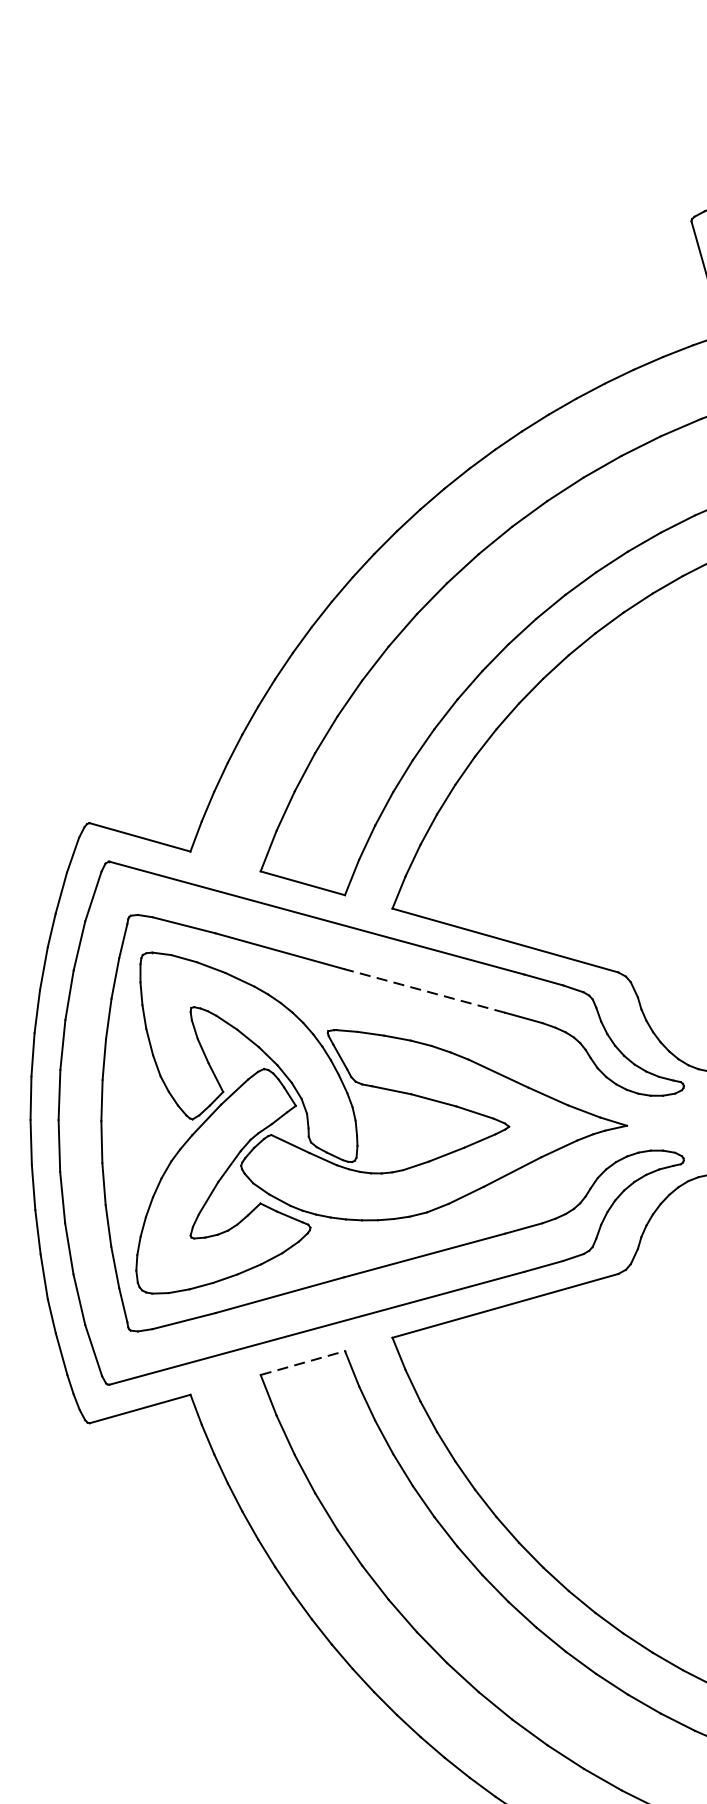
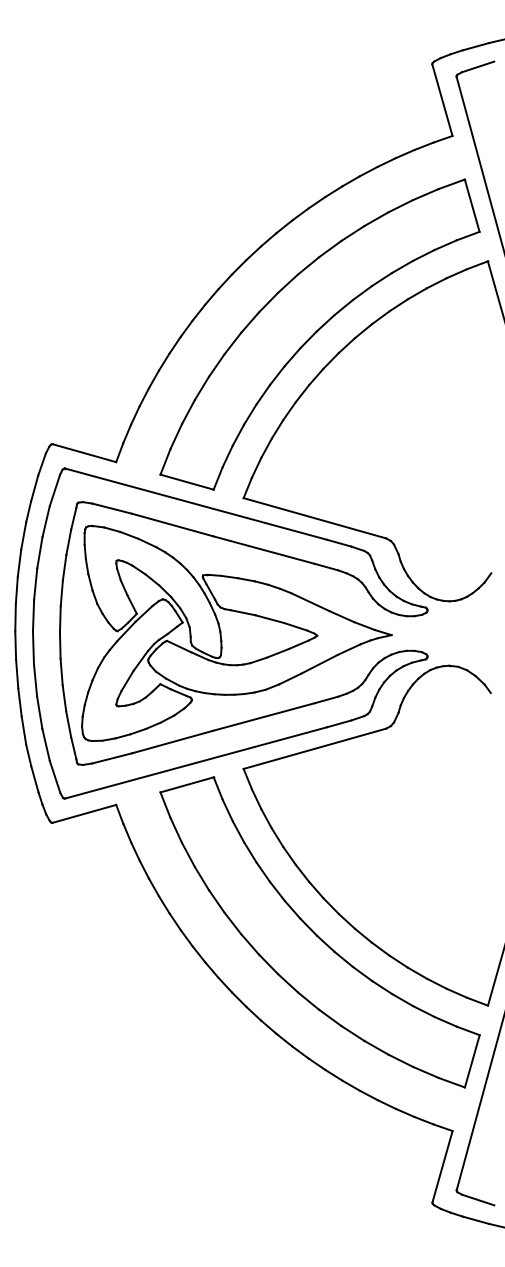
line: (423, 991) -> (263, 550), dashed -> solid
line: (303, 1362) -> (187, 784), dashed -> solid

